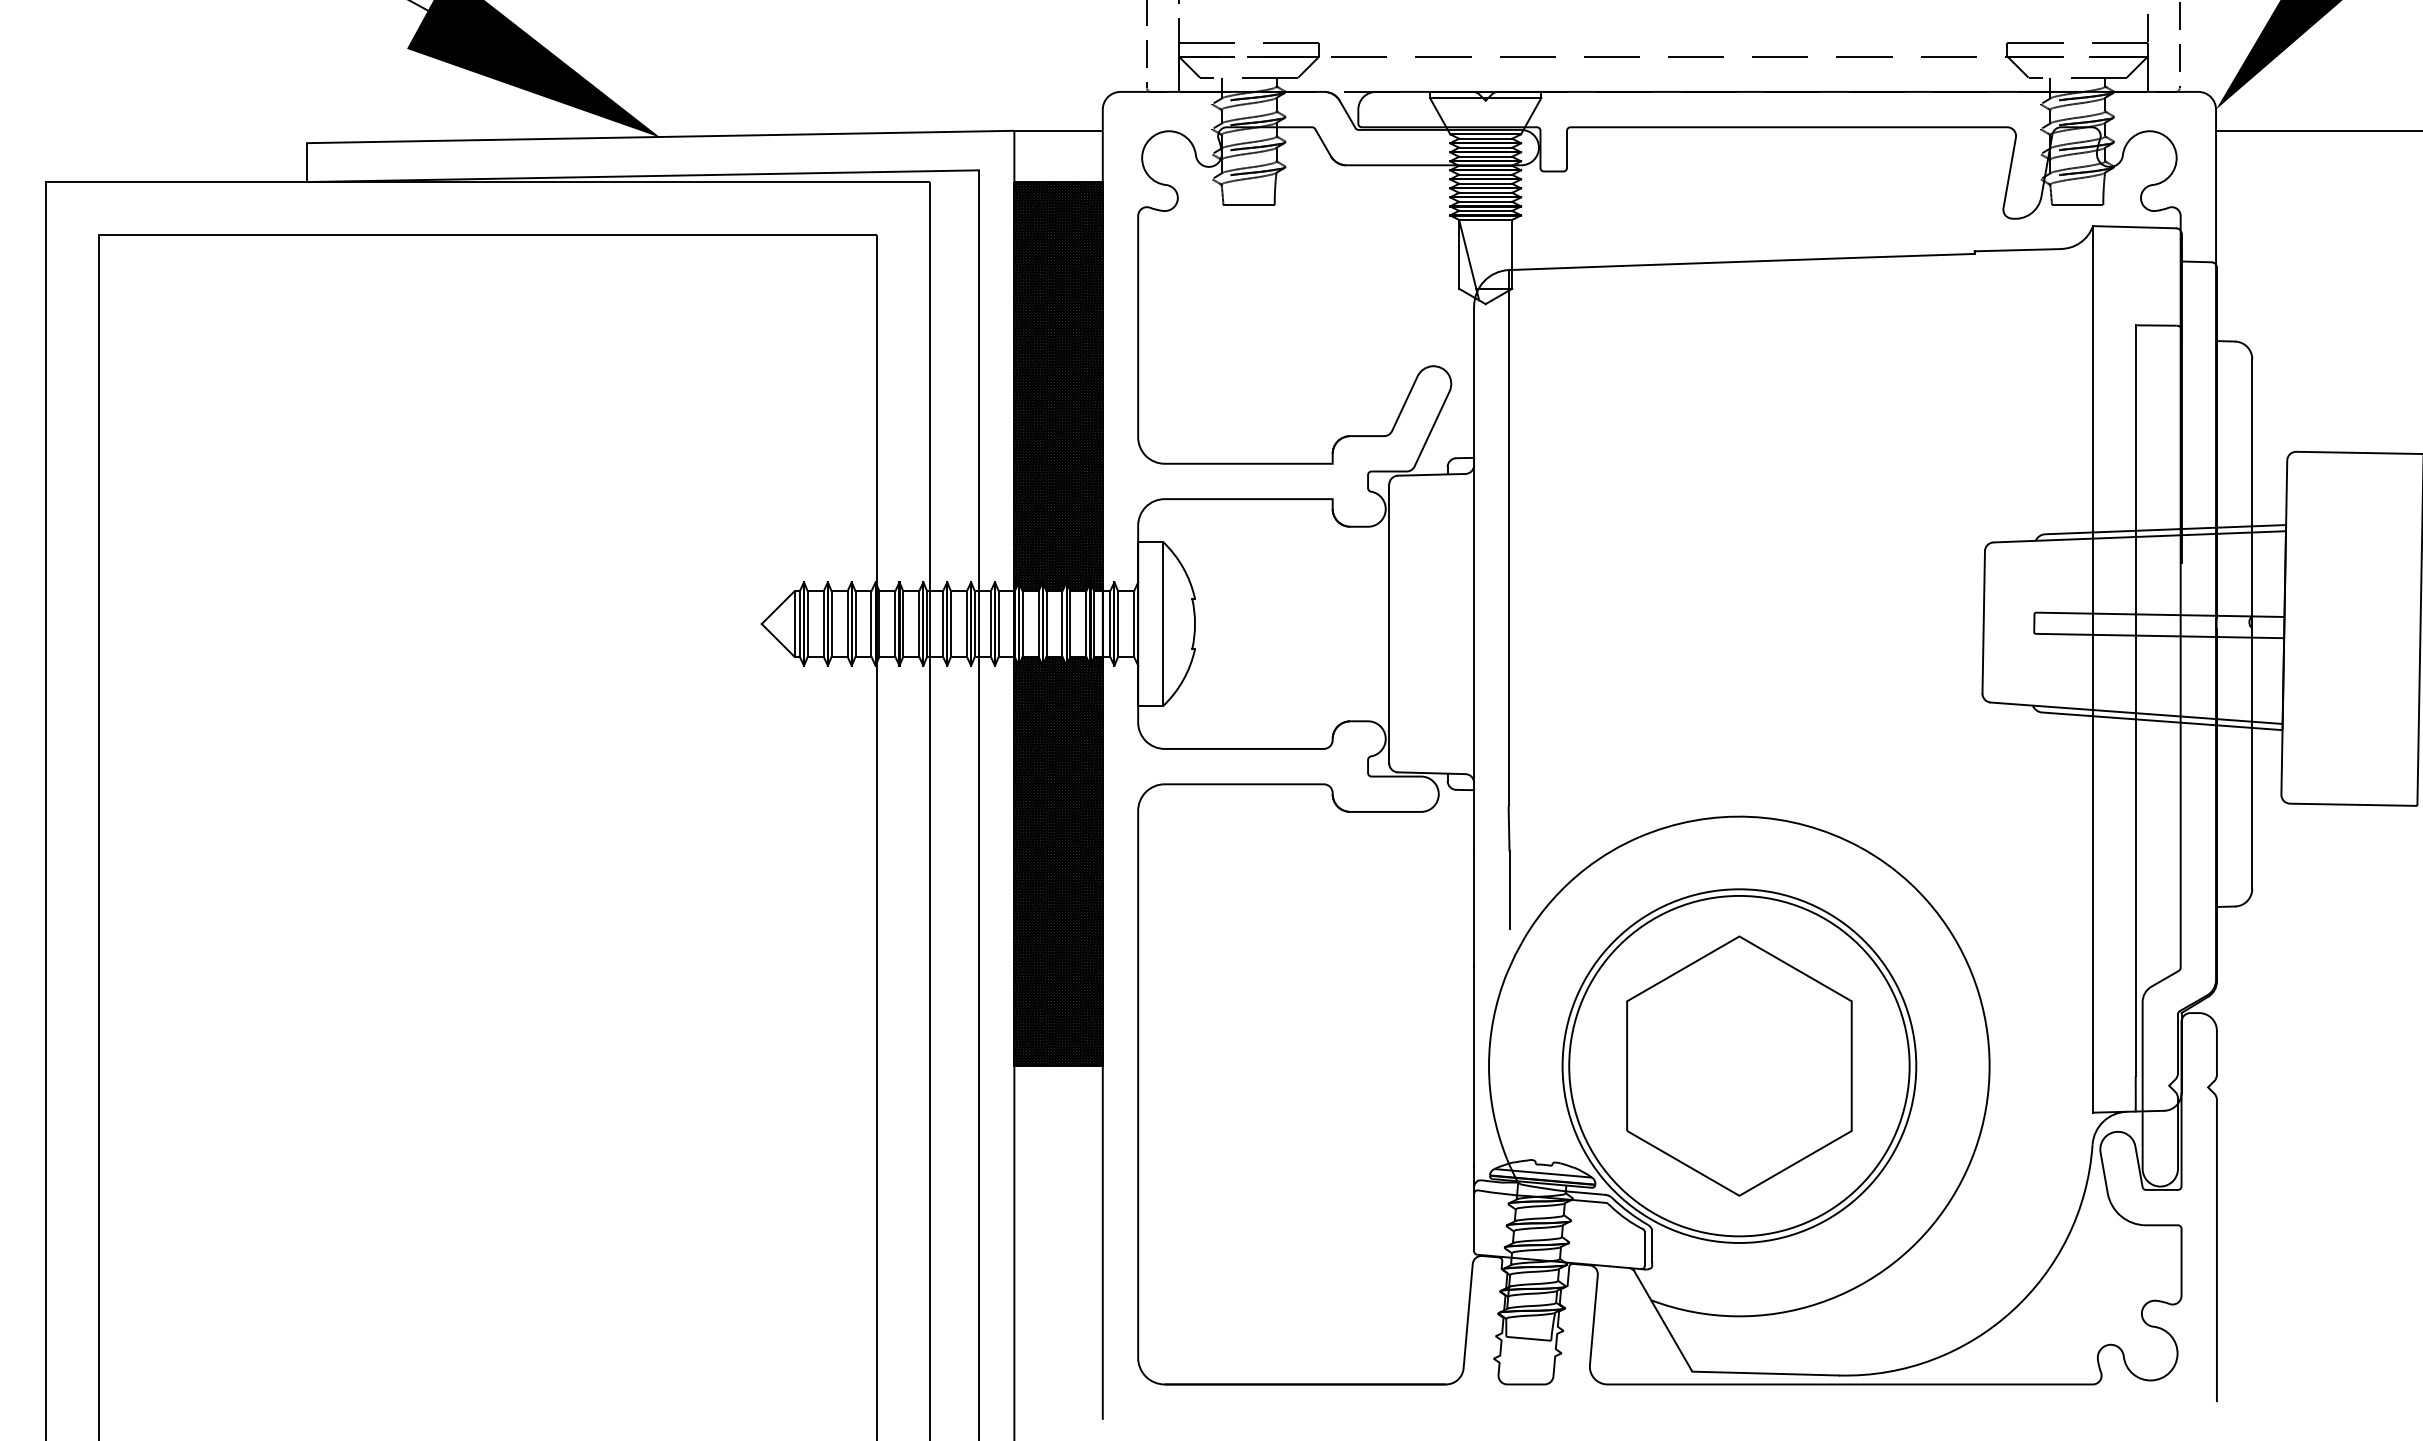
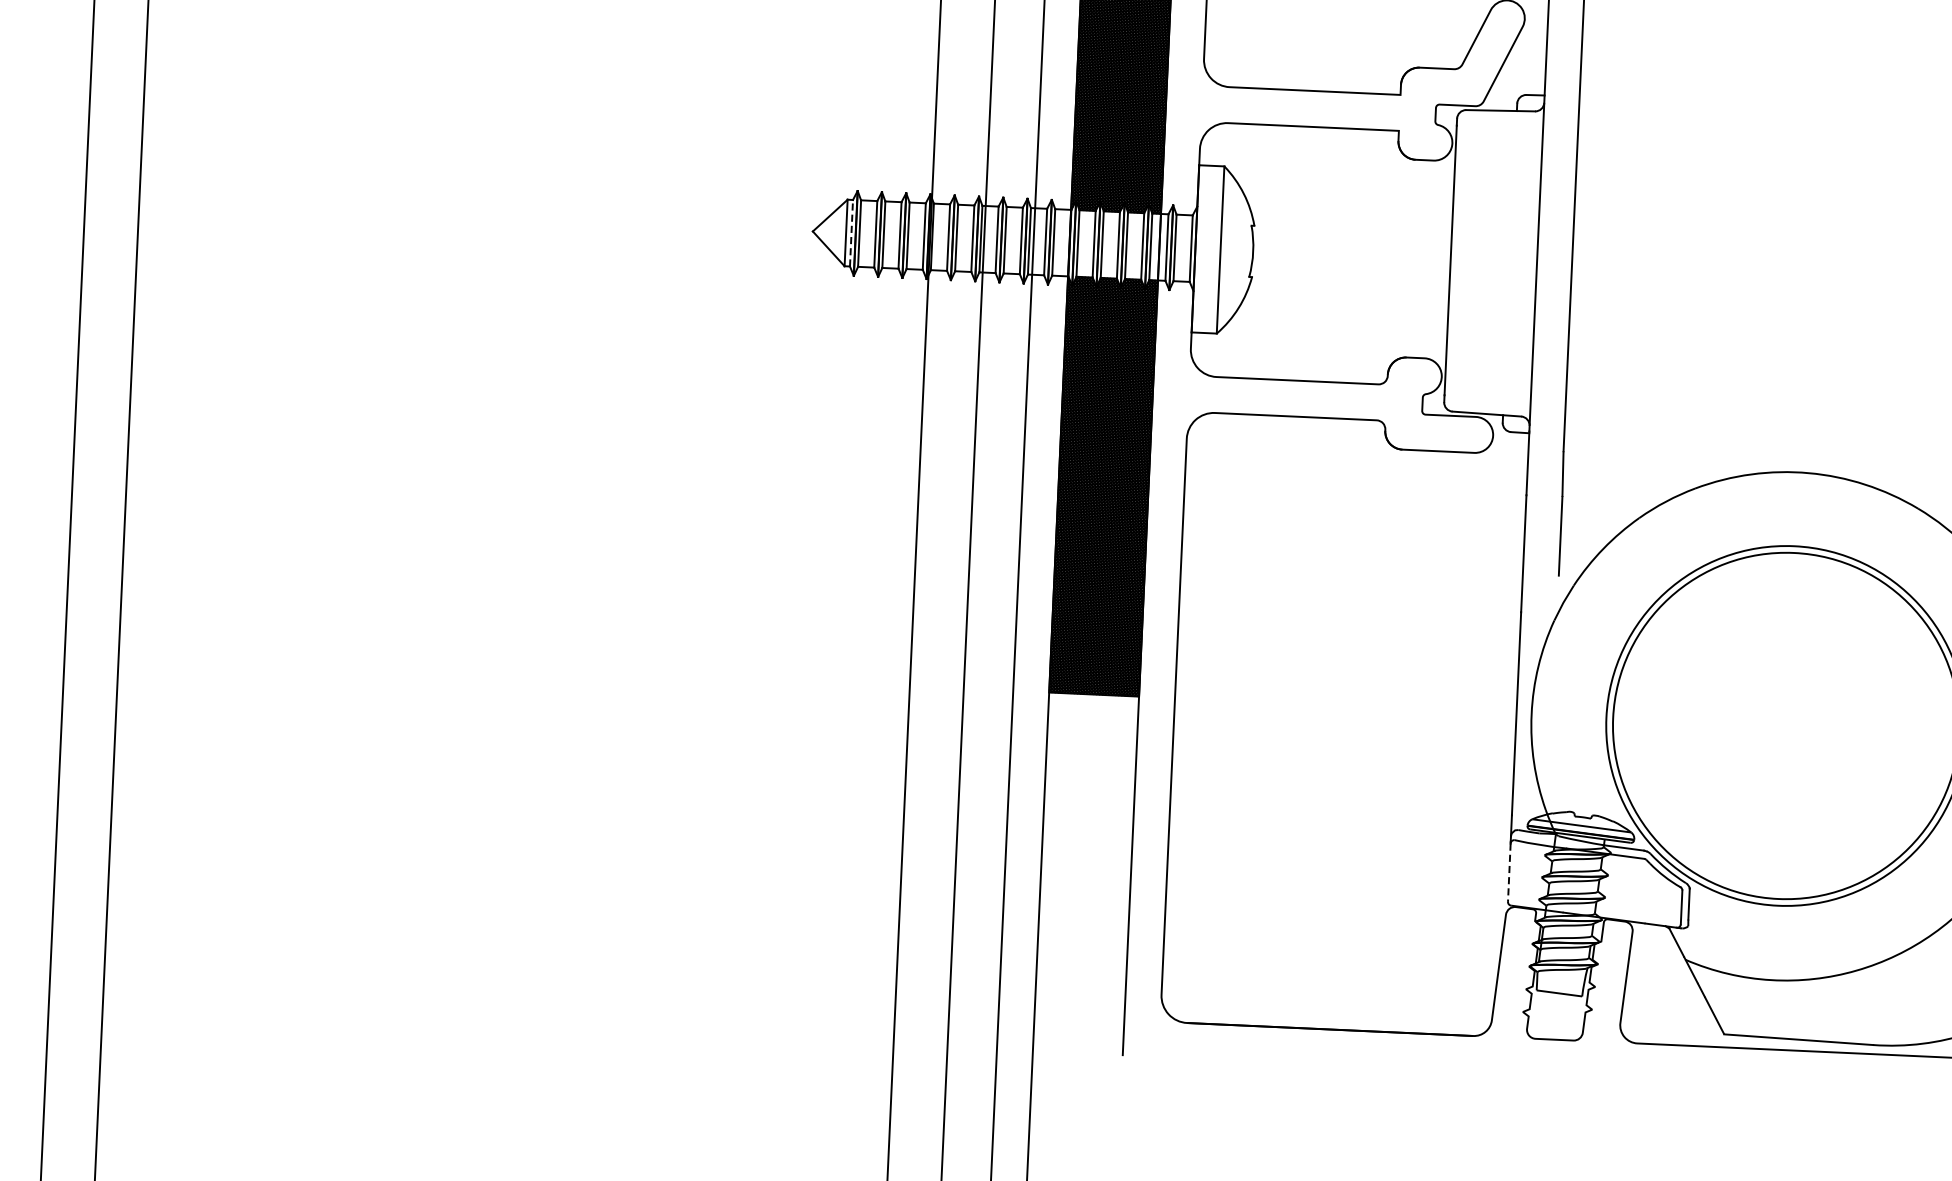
line: (799, 624) -> (851, 233), solid -> dashed
part: (1739, 1065) -> (1786, 725), removed
line: (1474, 1222) -> (1509, 872), solid -> dashed

